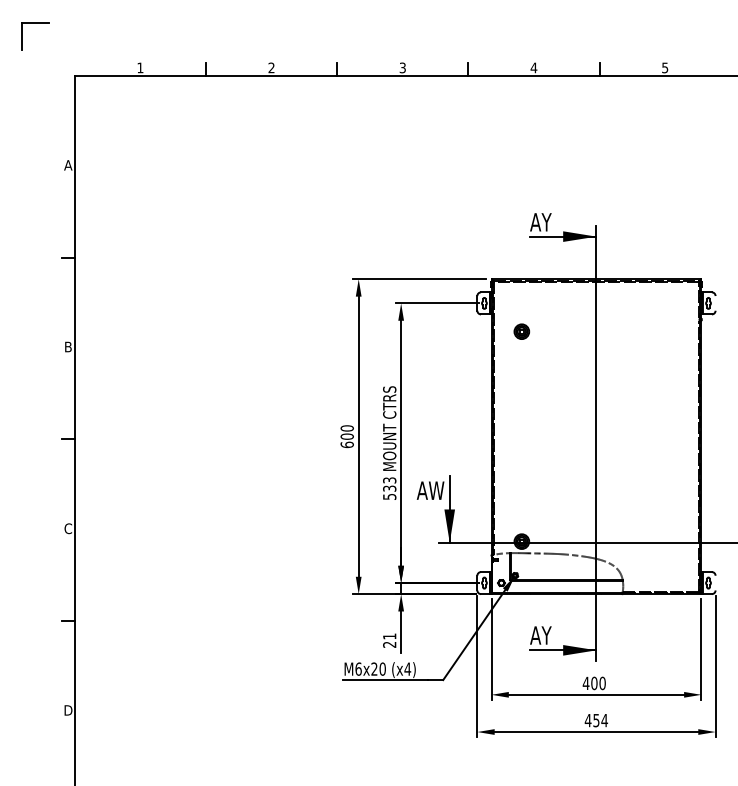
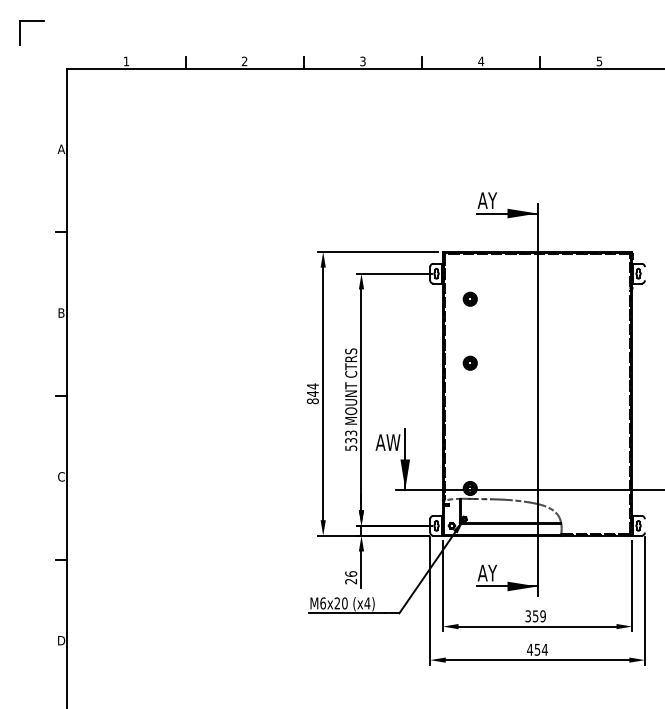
part: (520, 401) -> (469, 362), added
text: (346, 436) -> (312, 393), 600 -> 844
text: (390, 635) -> (351, 573), 21 -> 26
text: (594, 683) -> (535, 616), 400 -> 359

